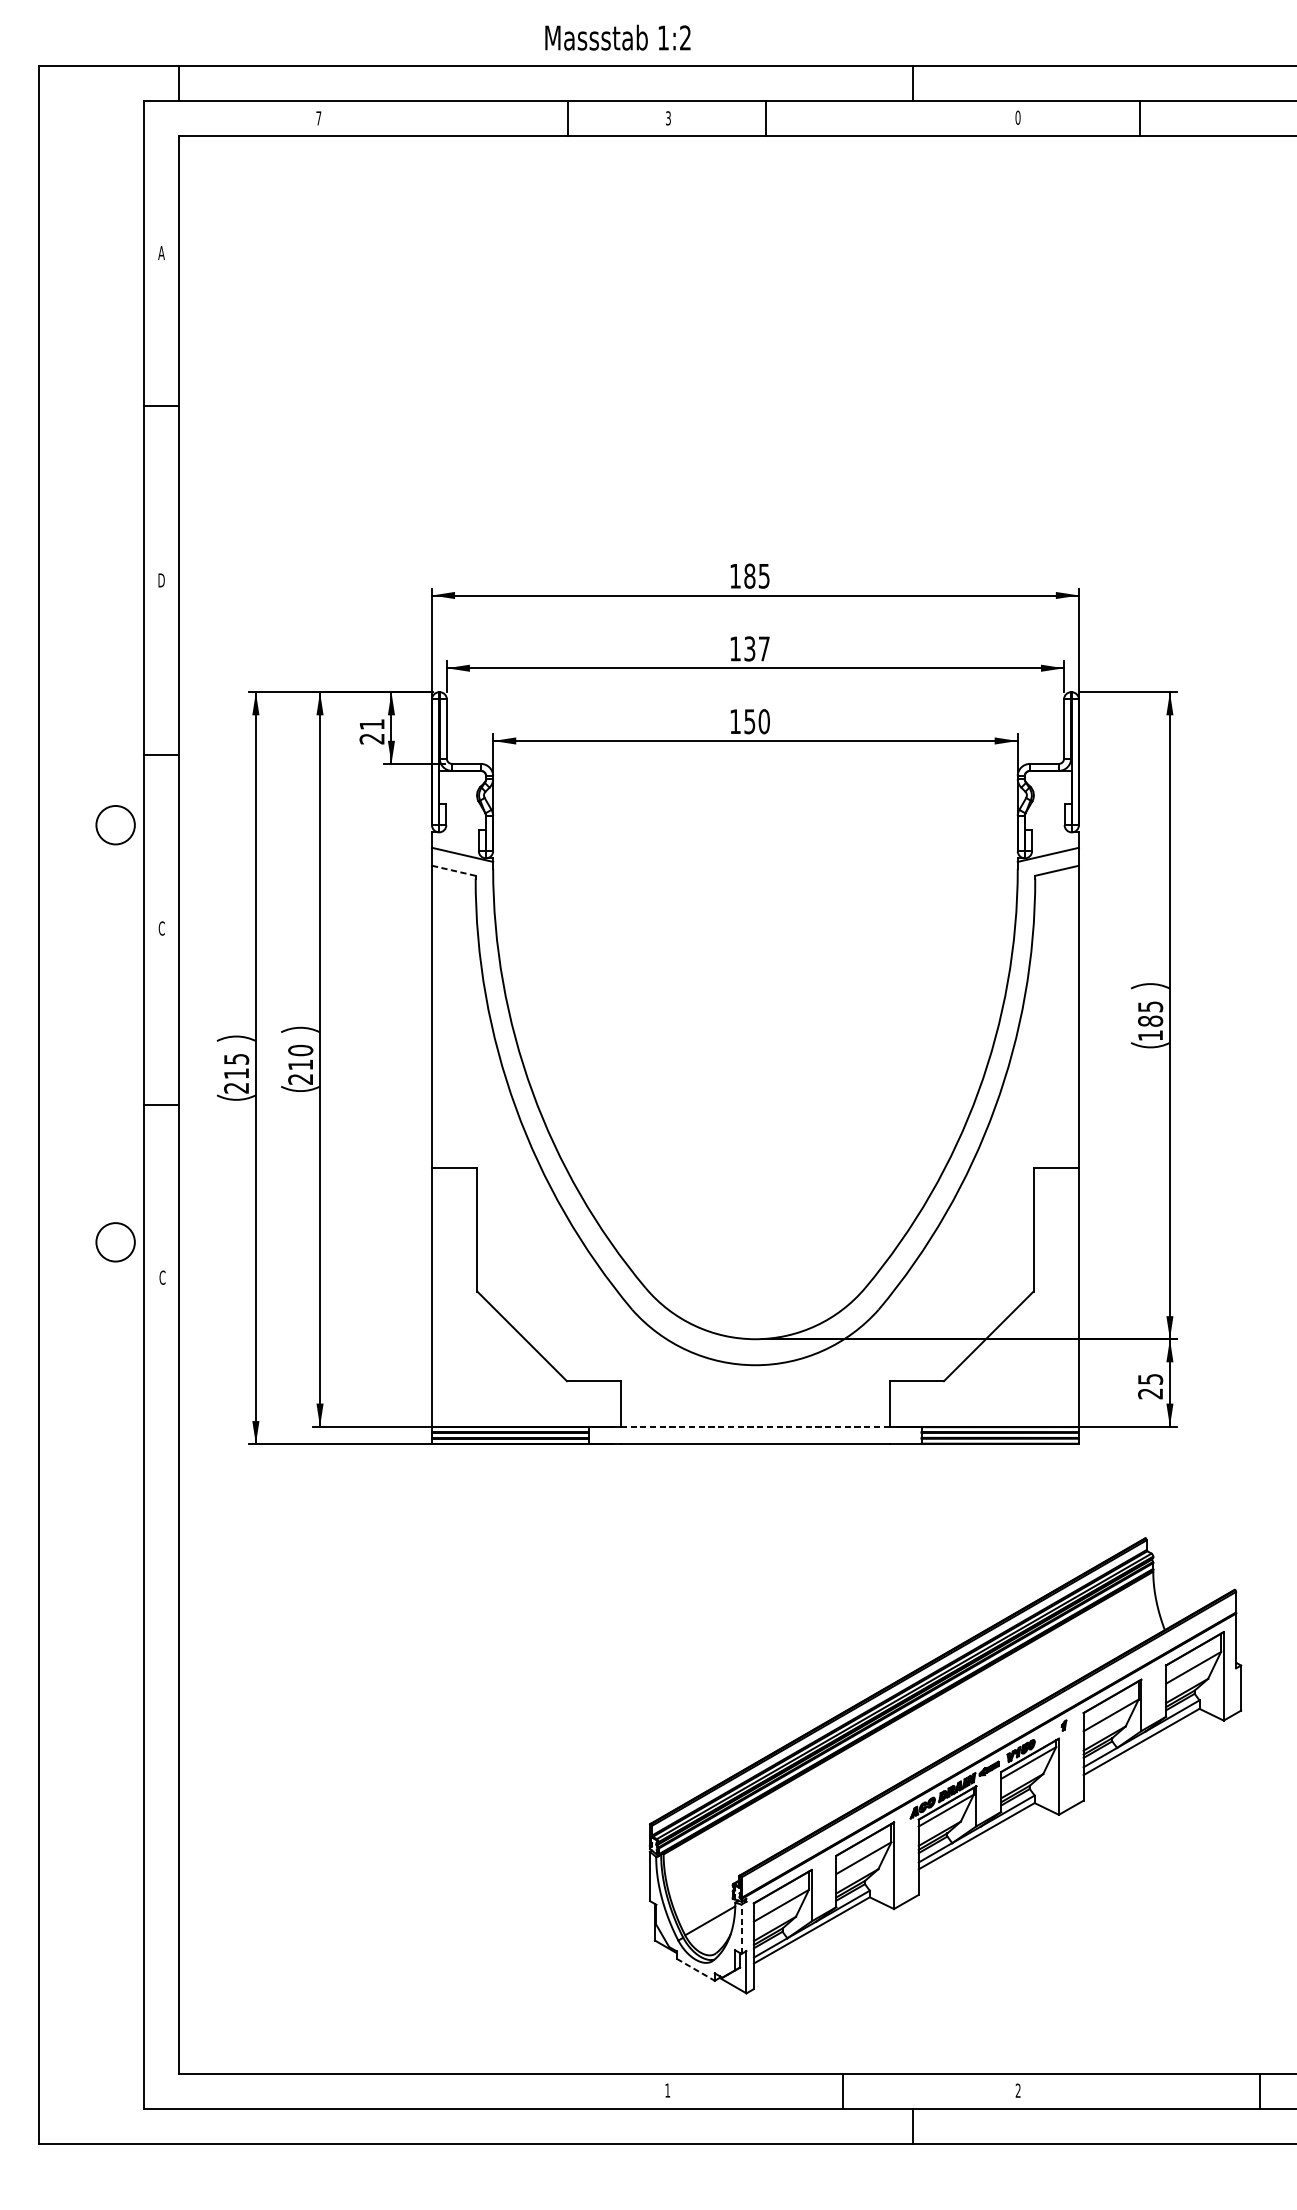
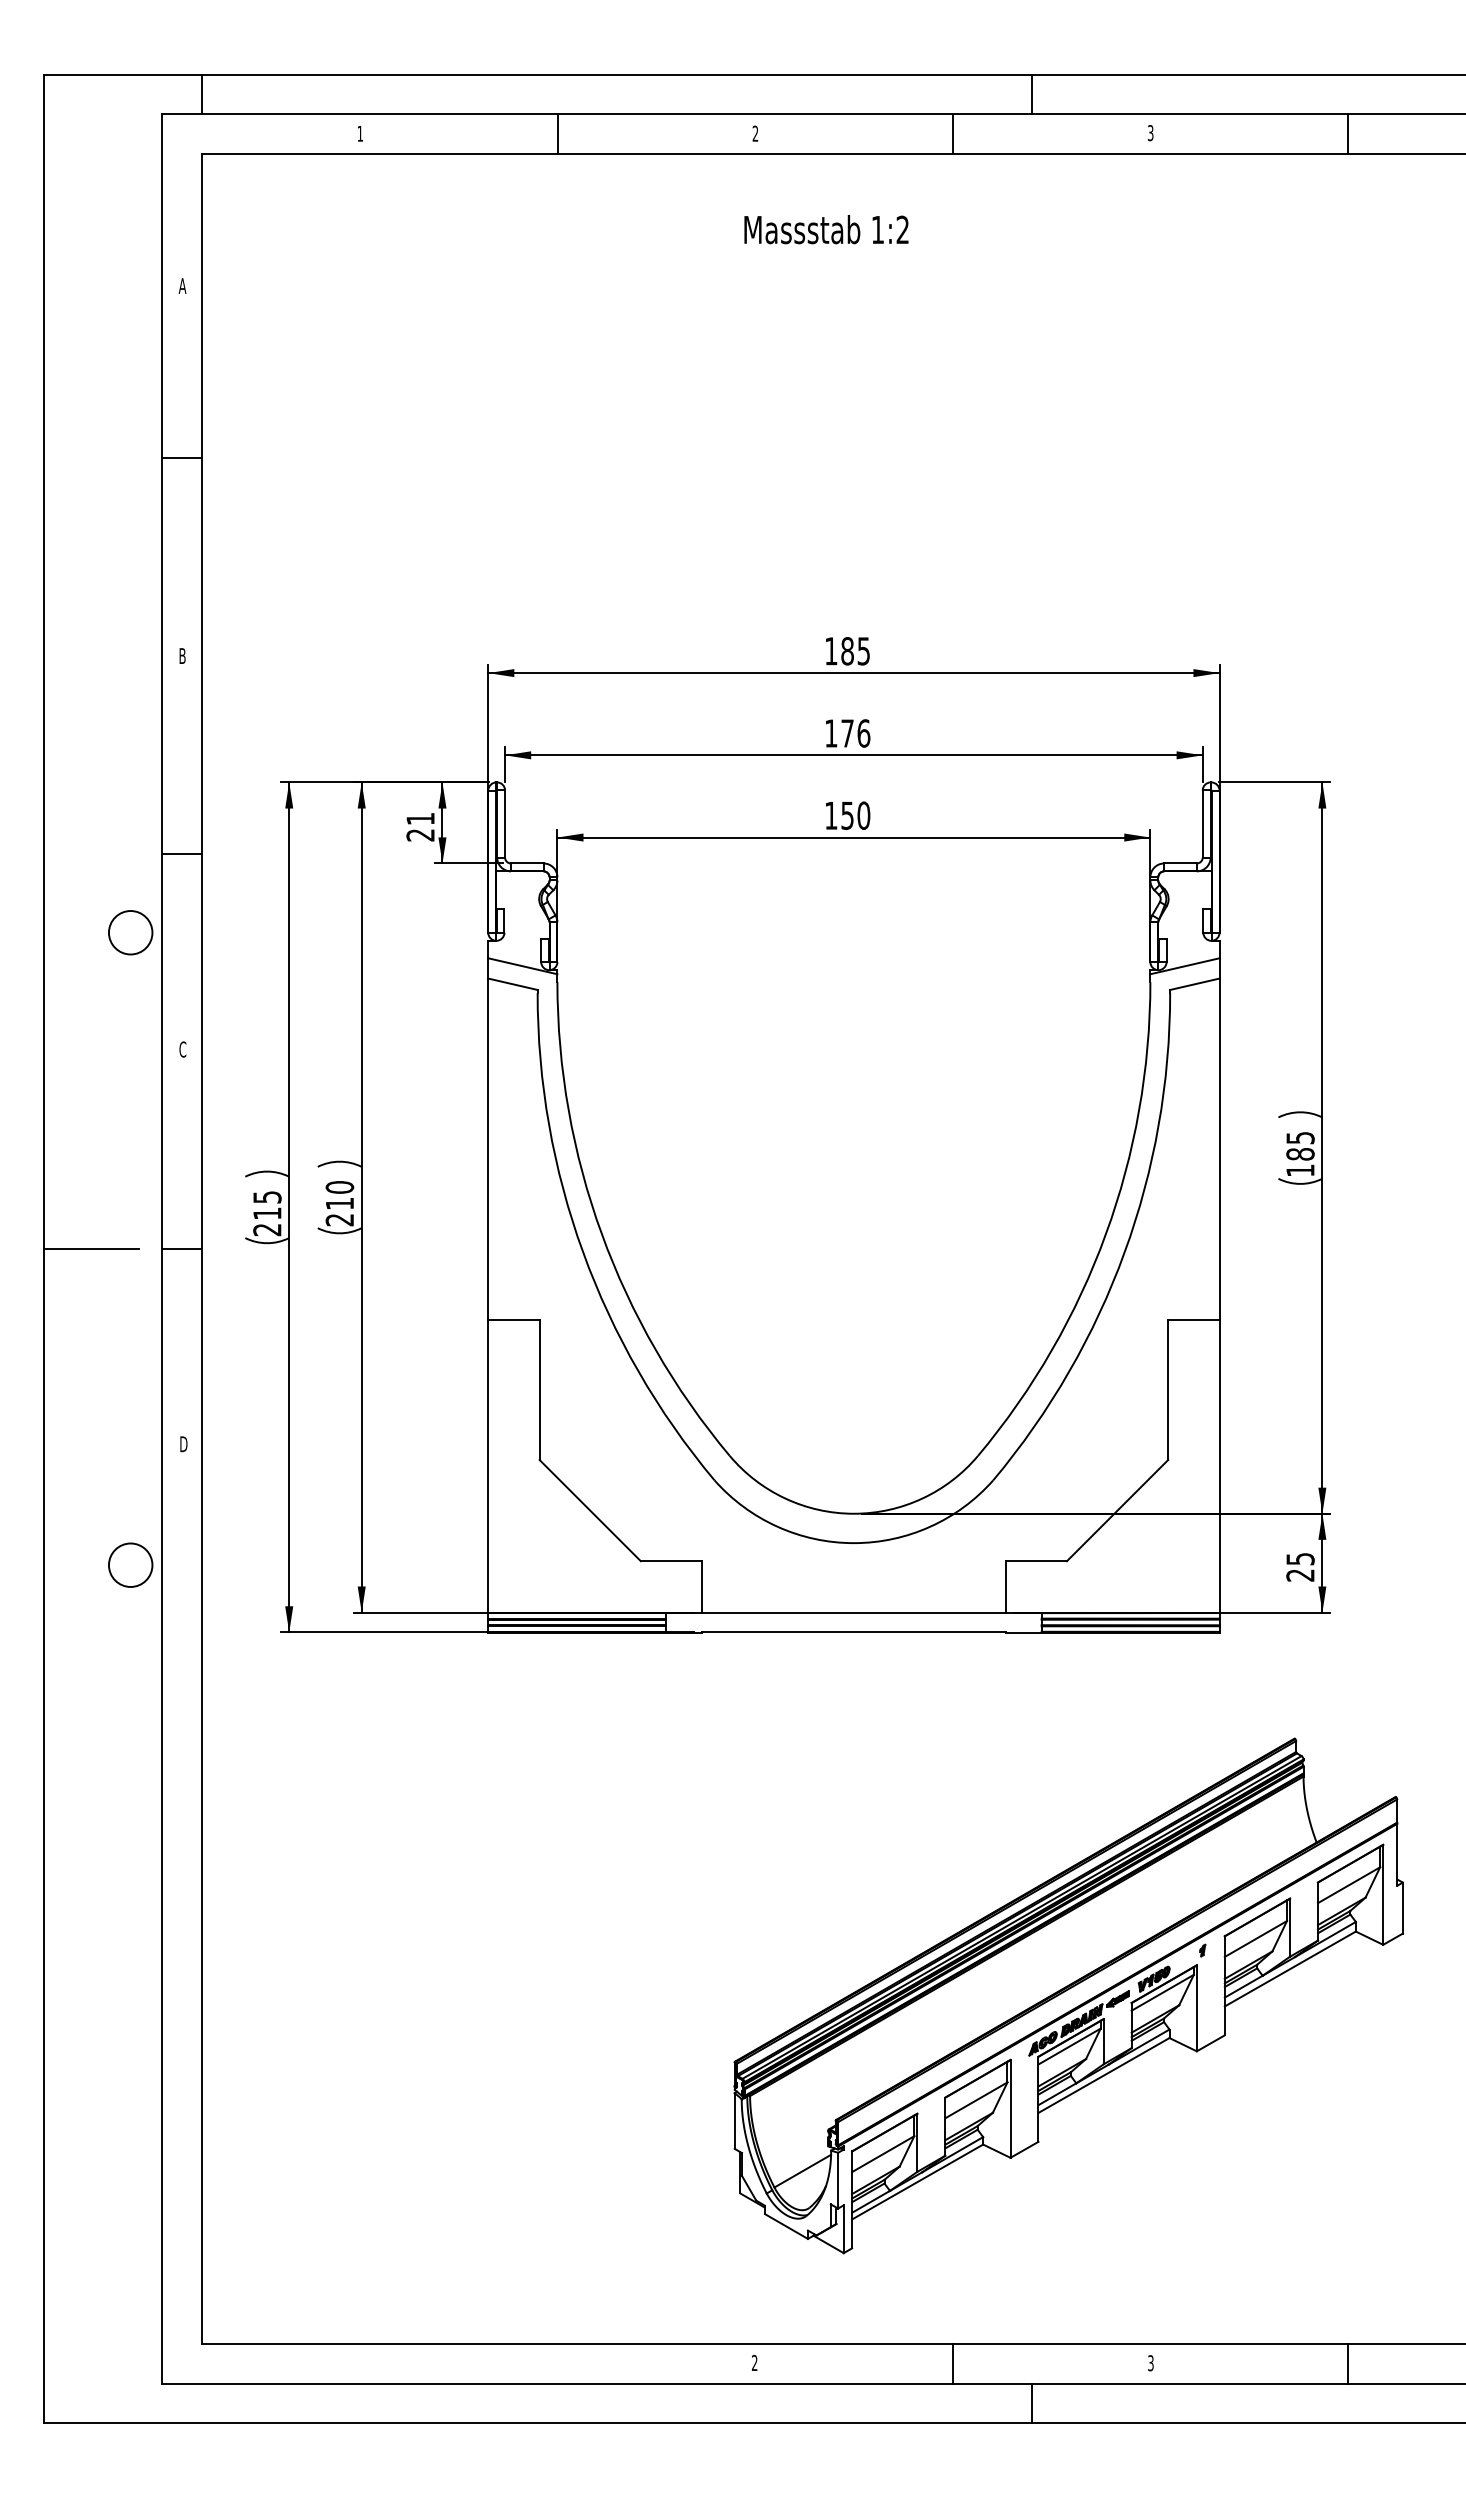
text: (617, 37) -> (826, 229), moved
text: (318, 118) -> (360, 133), 7 -> 1
text: (668, 118) -> (755, 133), 3 -> 2
text: (1017, 118) -> (1150, 133), 0 -> 3
line: (567, 119) -> (557, 134), moved
line: (765, 119) -> (952, 134), moved
line: (1139, 119) -> (1348, 134), moved
text: (161, 579) -> (182, 655), D -> B
text: (756, 648) -> (855, 733), 137 -> 176
line: (454, 870) -> (513, 984), dashed -> solid
line: (80, 1105) -> (90, 1249), added
circle: (115, 1241) -> (130, 1564), moved
text: (162, 1277) -> (183, 1444), C -> D
line: (755, 1426) -> (854, 1612), dashed -> solid
line: (741, 1929) -> (838, 2180), dashed -> solid
line: (695, 1969) -> (786, 2226), dashed -> solid
text: (667, 2090) -> (754, 2362), 1 -> 2
text: (1017, 2090) -> (1150, 2363), 2 -> 3
line: (1260, 2090) -> (1348, 2363), moved

